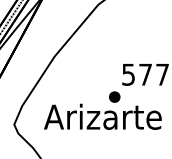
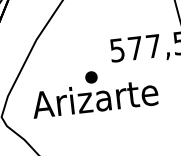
part: (114, 96) -> (91, 76), moved

